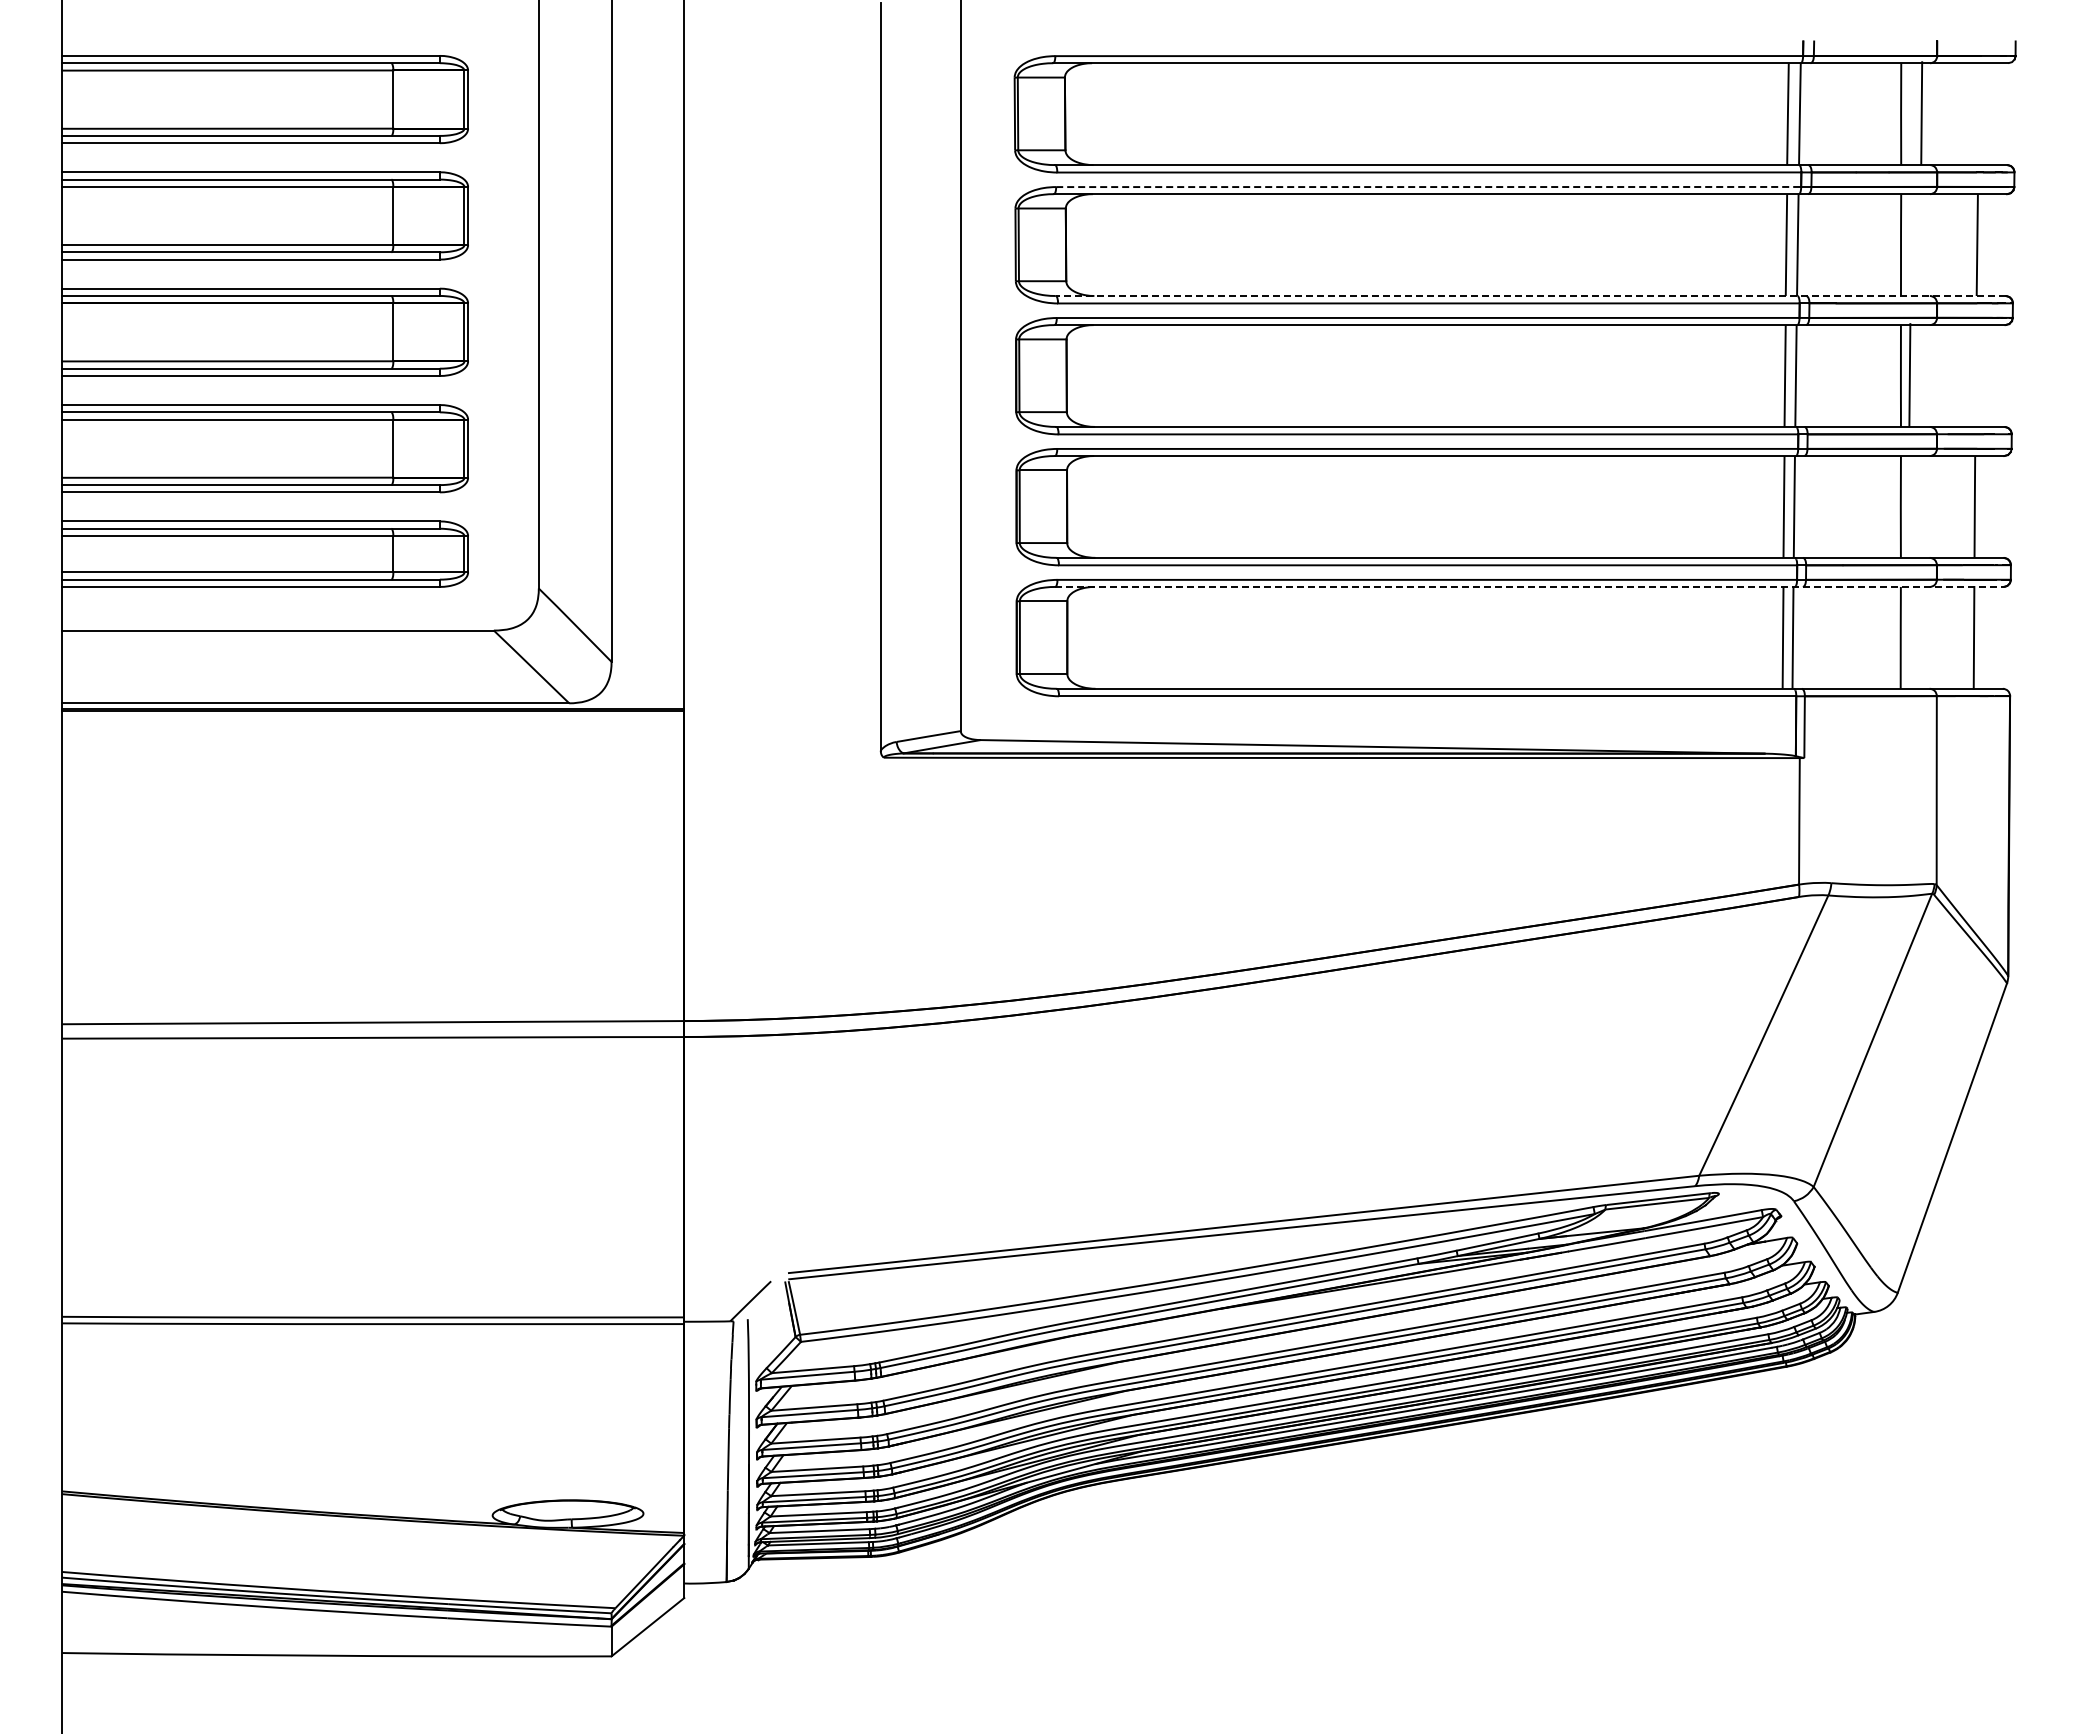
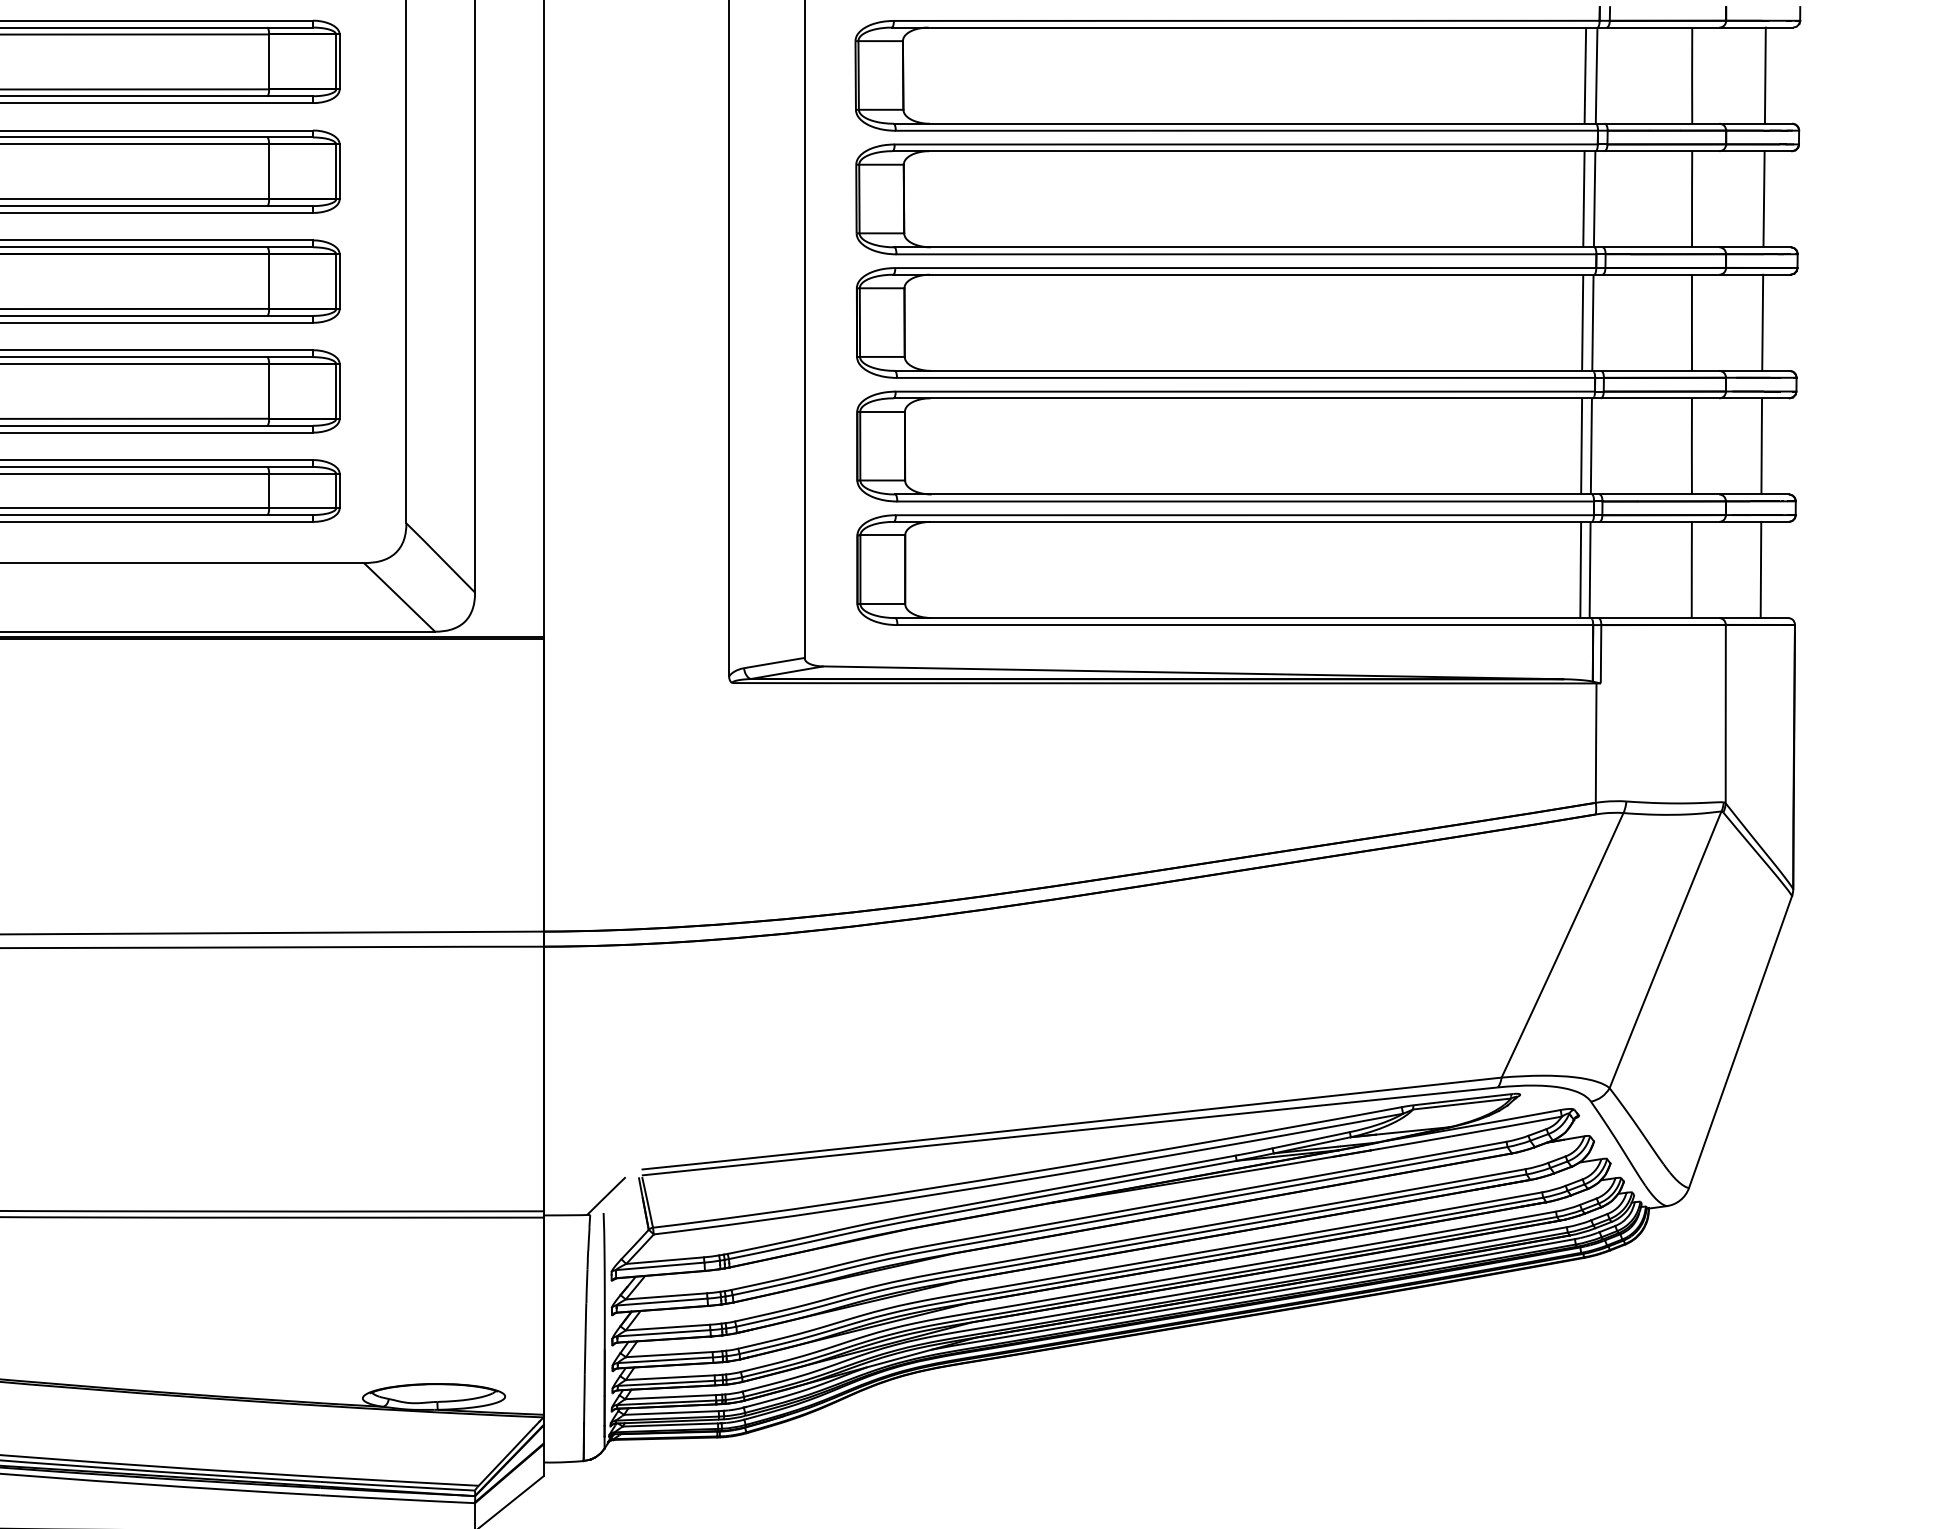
line: (1921, 113) -> (1765, 76), moved
line: (1429, 187) -> (1247, 144), dashed -> solid
line: (1530, 296) -> (1342, 247), dashed -> solid
line: (1909, 374) -> (1762, 322), moved
line: (1529, 586) -> (1341, 521), dashed -> solid

